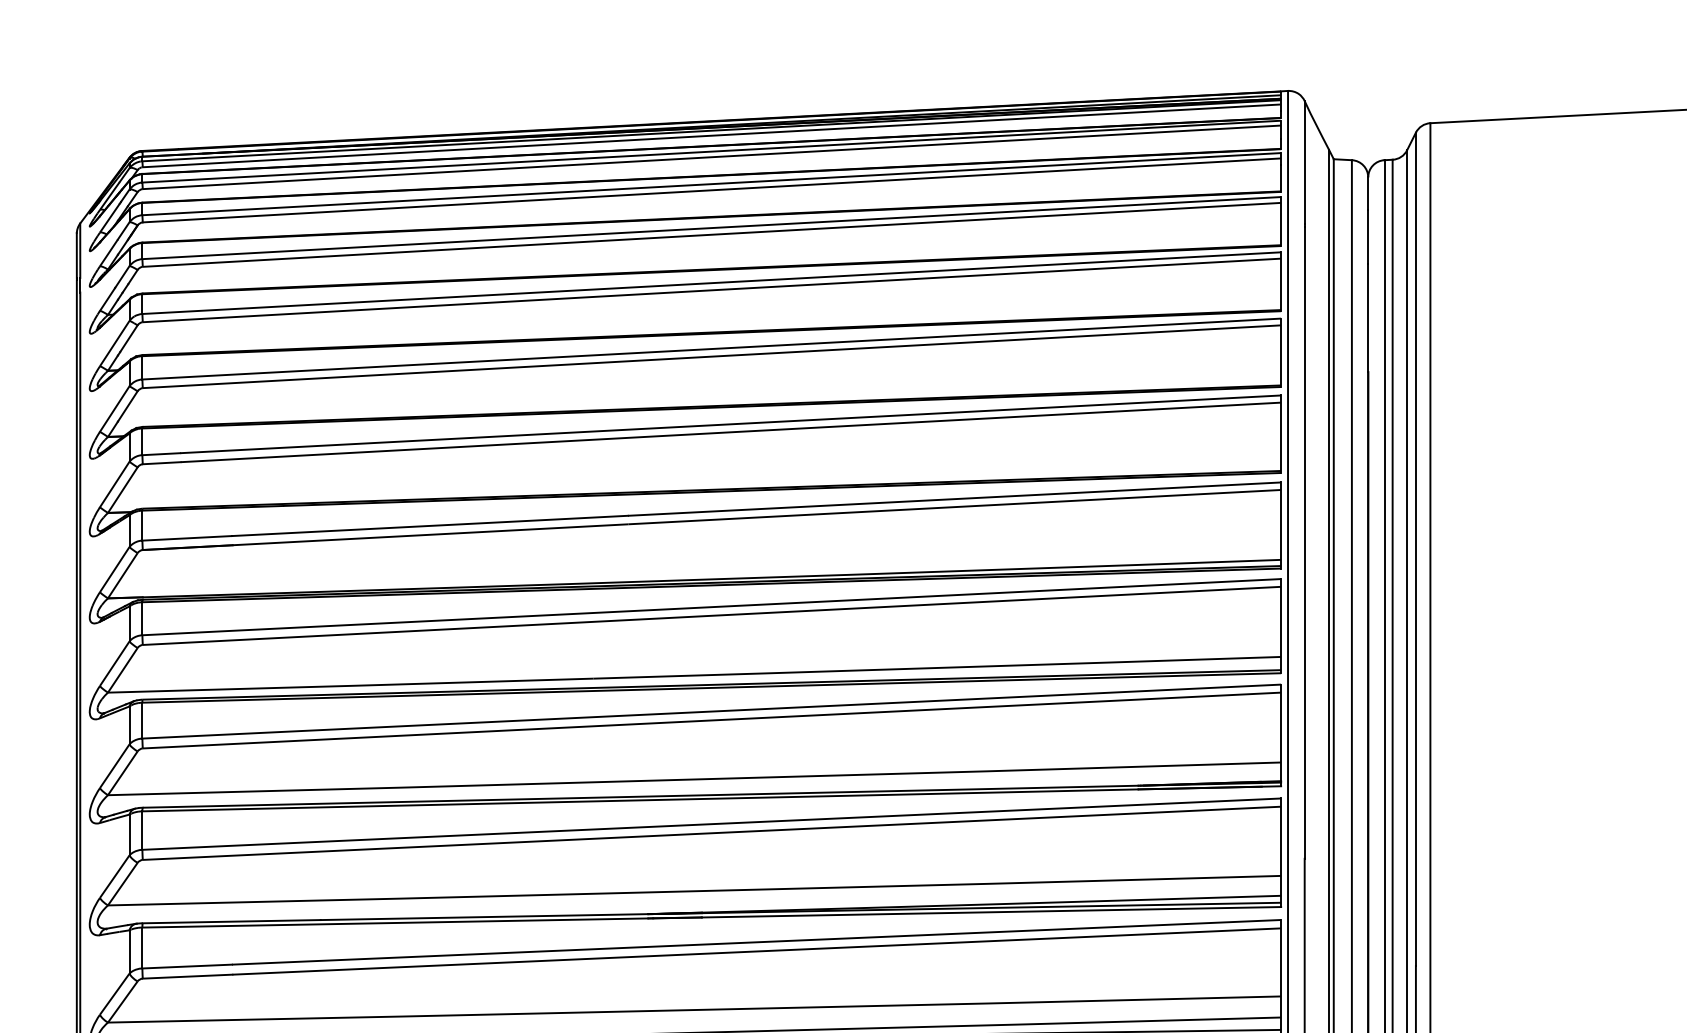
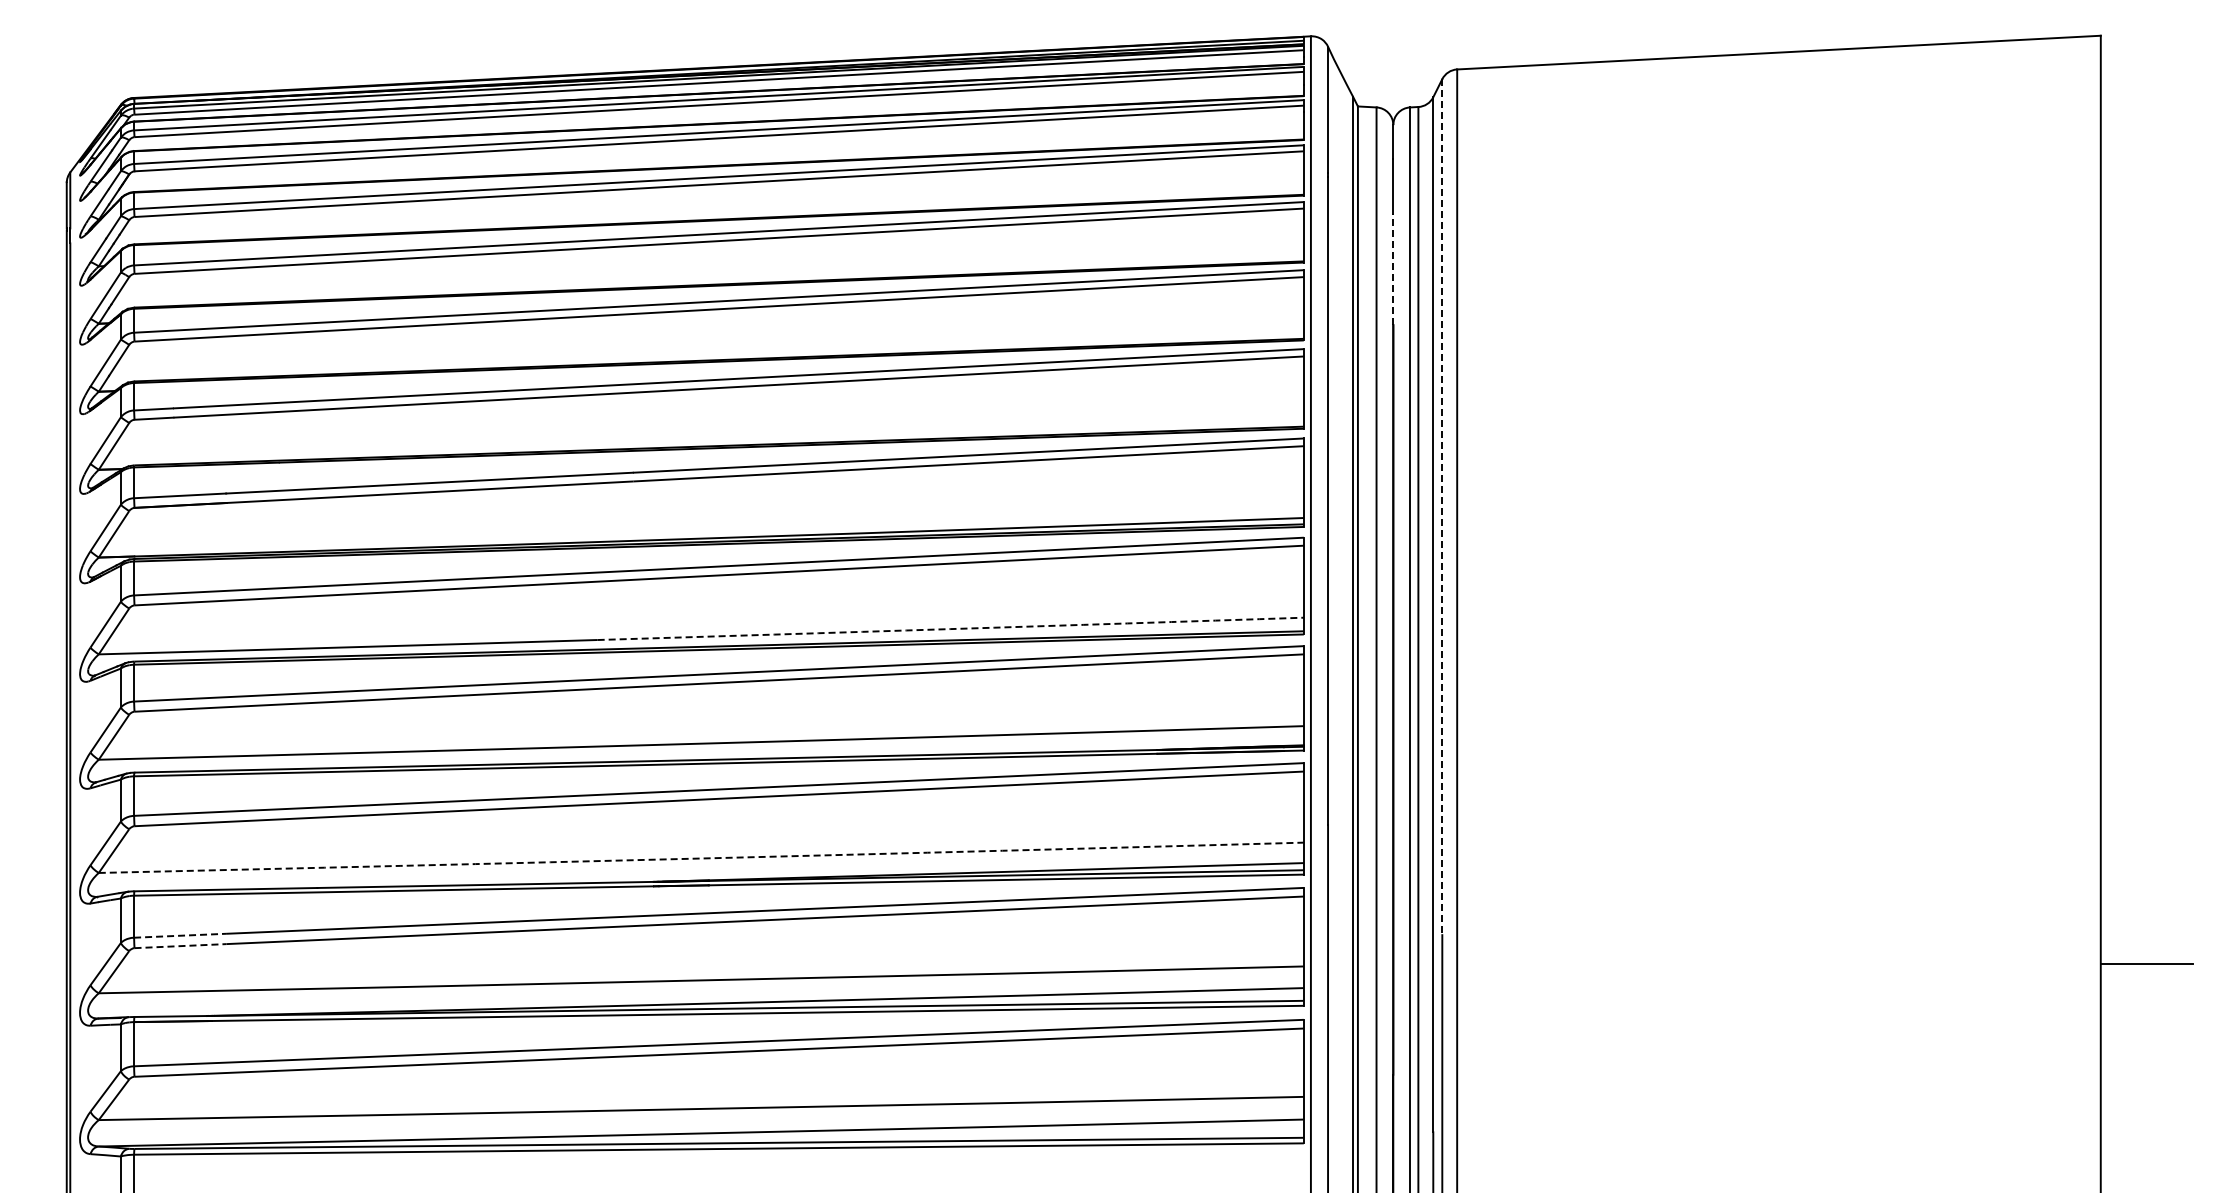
line: (1368, 317) -> (1393, 269), solid -> dashed
line: (1416, 549) -> (1442, 507), solid -> dashed
arc: (937, 668) -> (950, 629), solid -> dashed
arc: (694, 891) -> (701, 858), solid -> dashed
line: (187, 966) -> (180, 935), solid -> dashed
line: (188, 977) -> (181, 946), solid -> dashed

